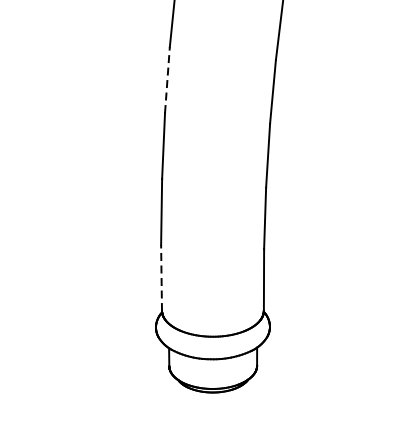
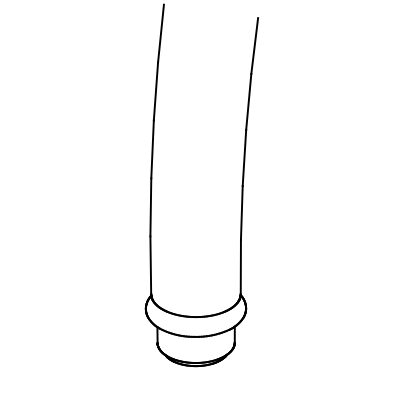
line: (166, 79) -> (155, 90), dashed -> solid
line: (161, 276) -> (150, 264), dashed -> solid

